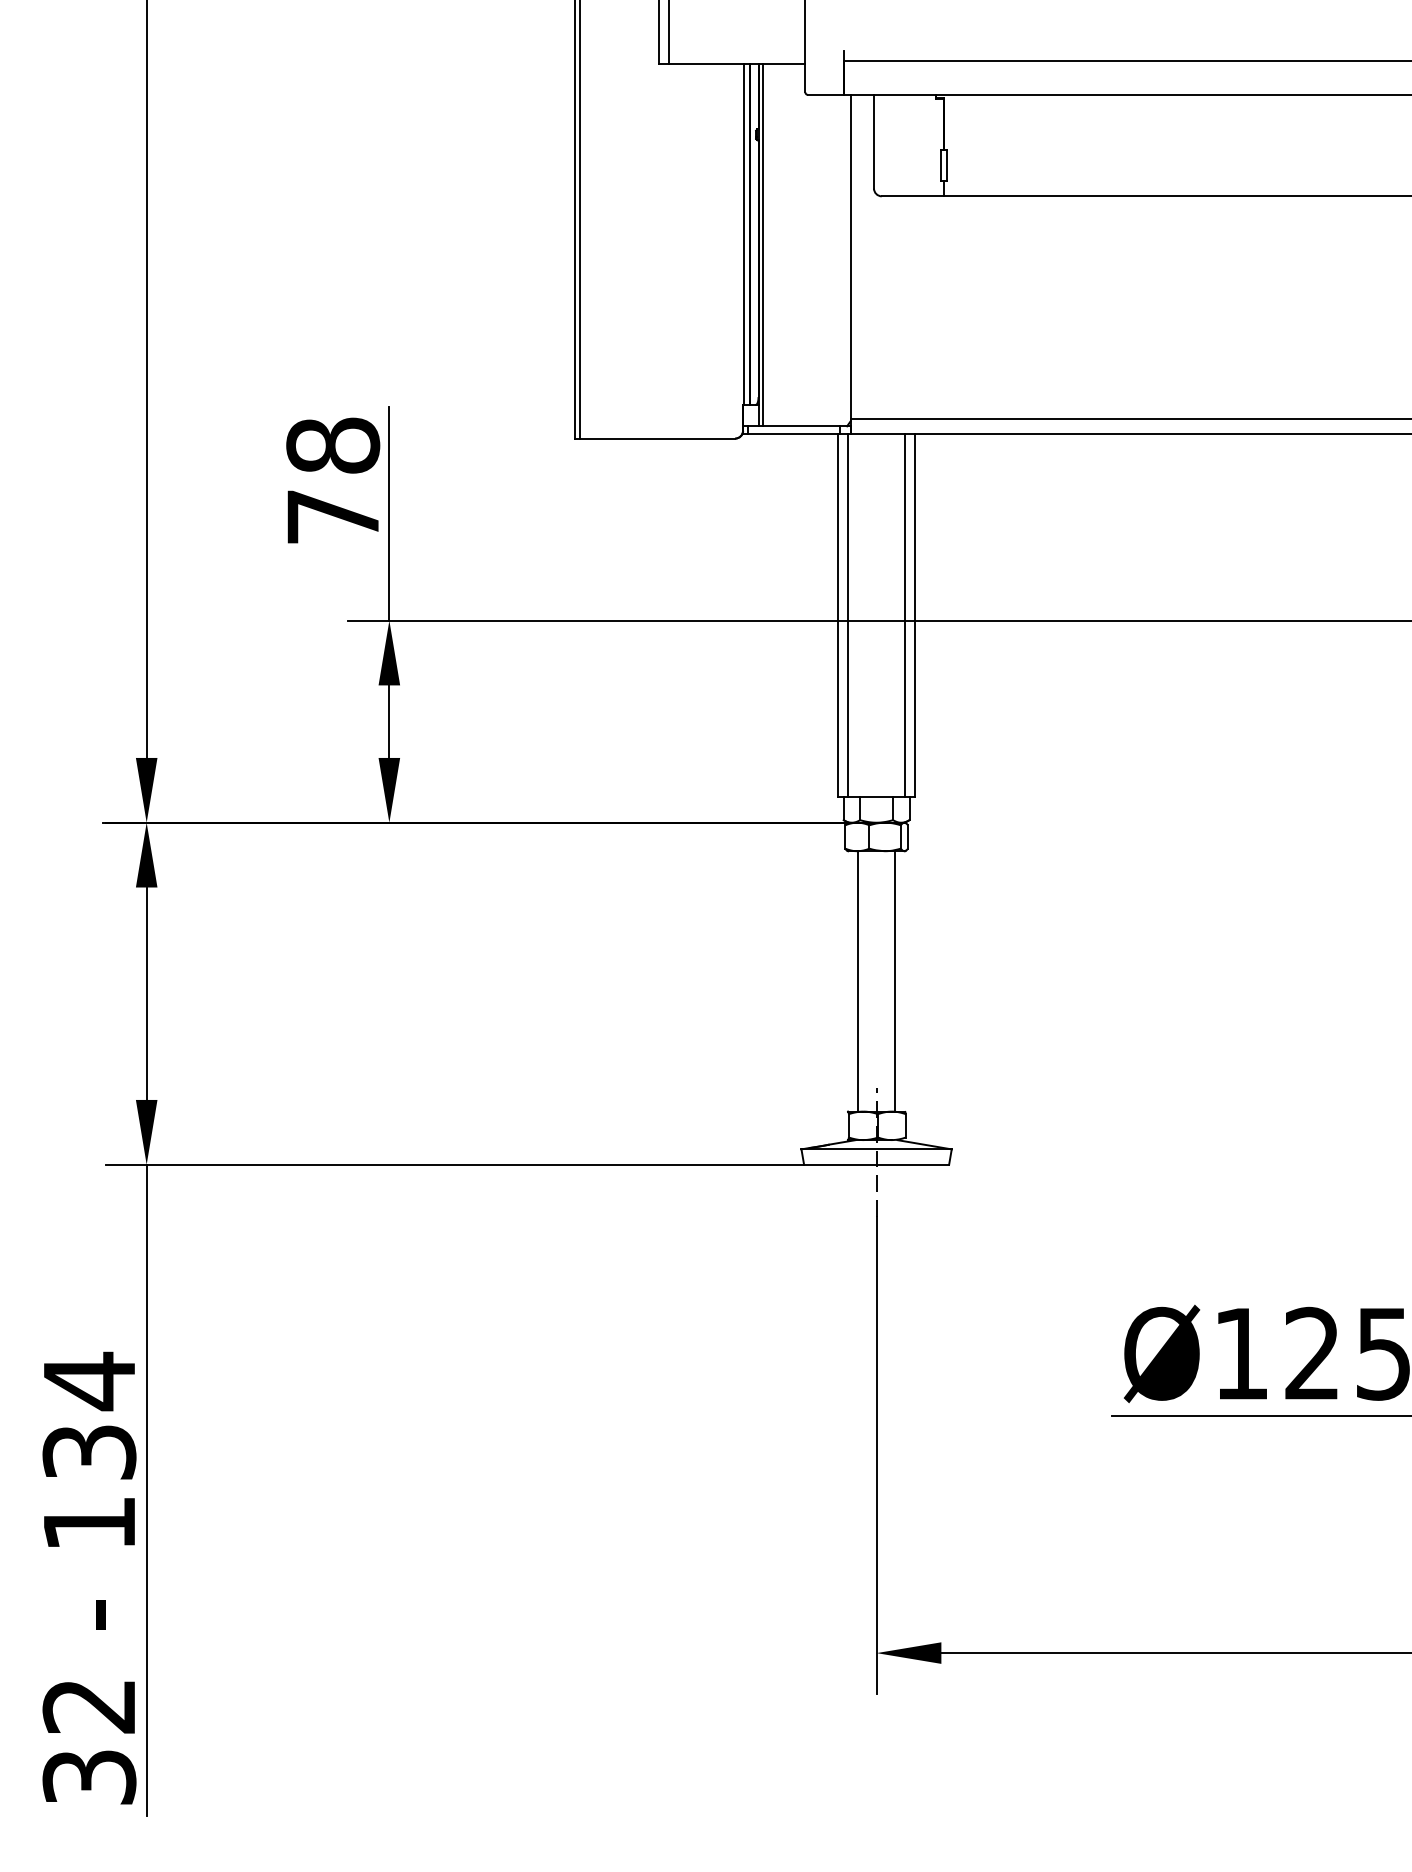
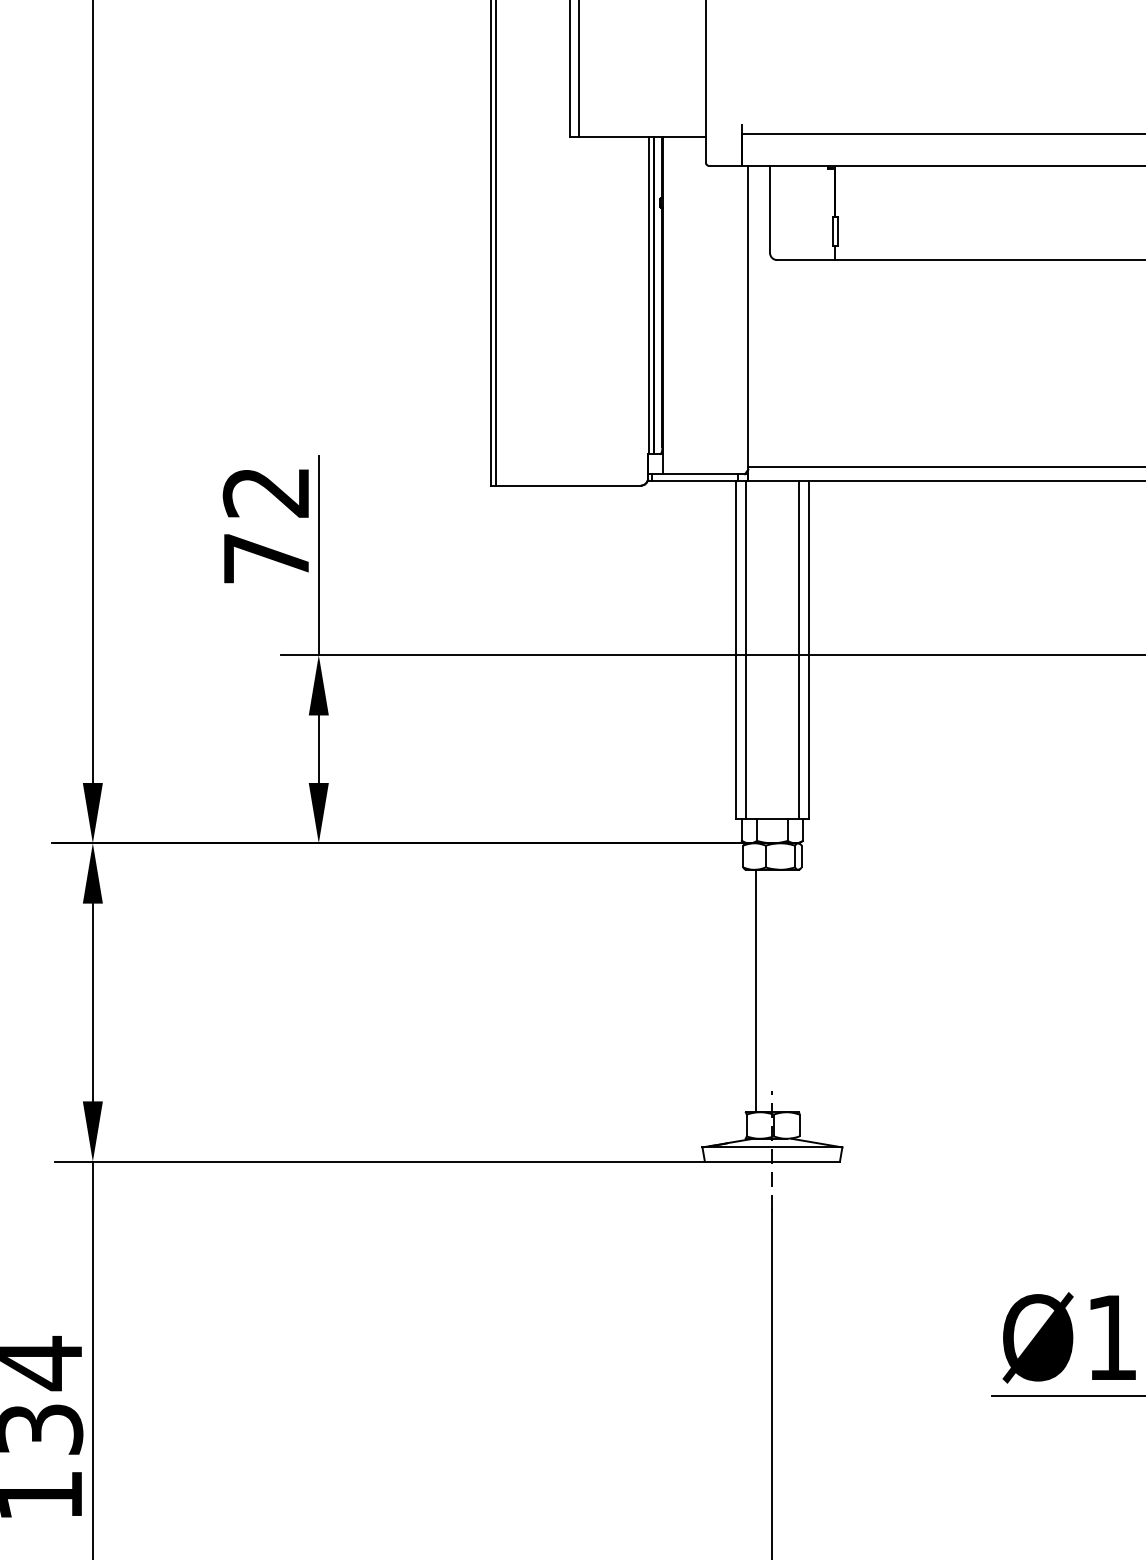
line: (763, 245) -> (667, 305), removed
text: (333, 445) -> (266, 492), 78 -> 72
line: (894, 981) -> (789, 991), removed

